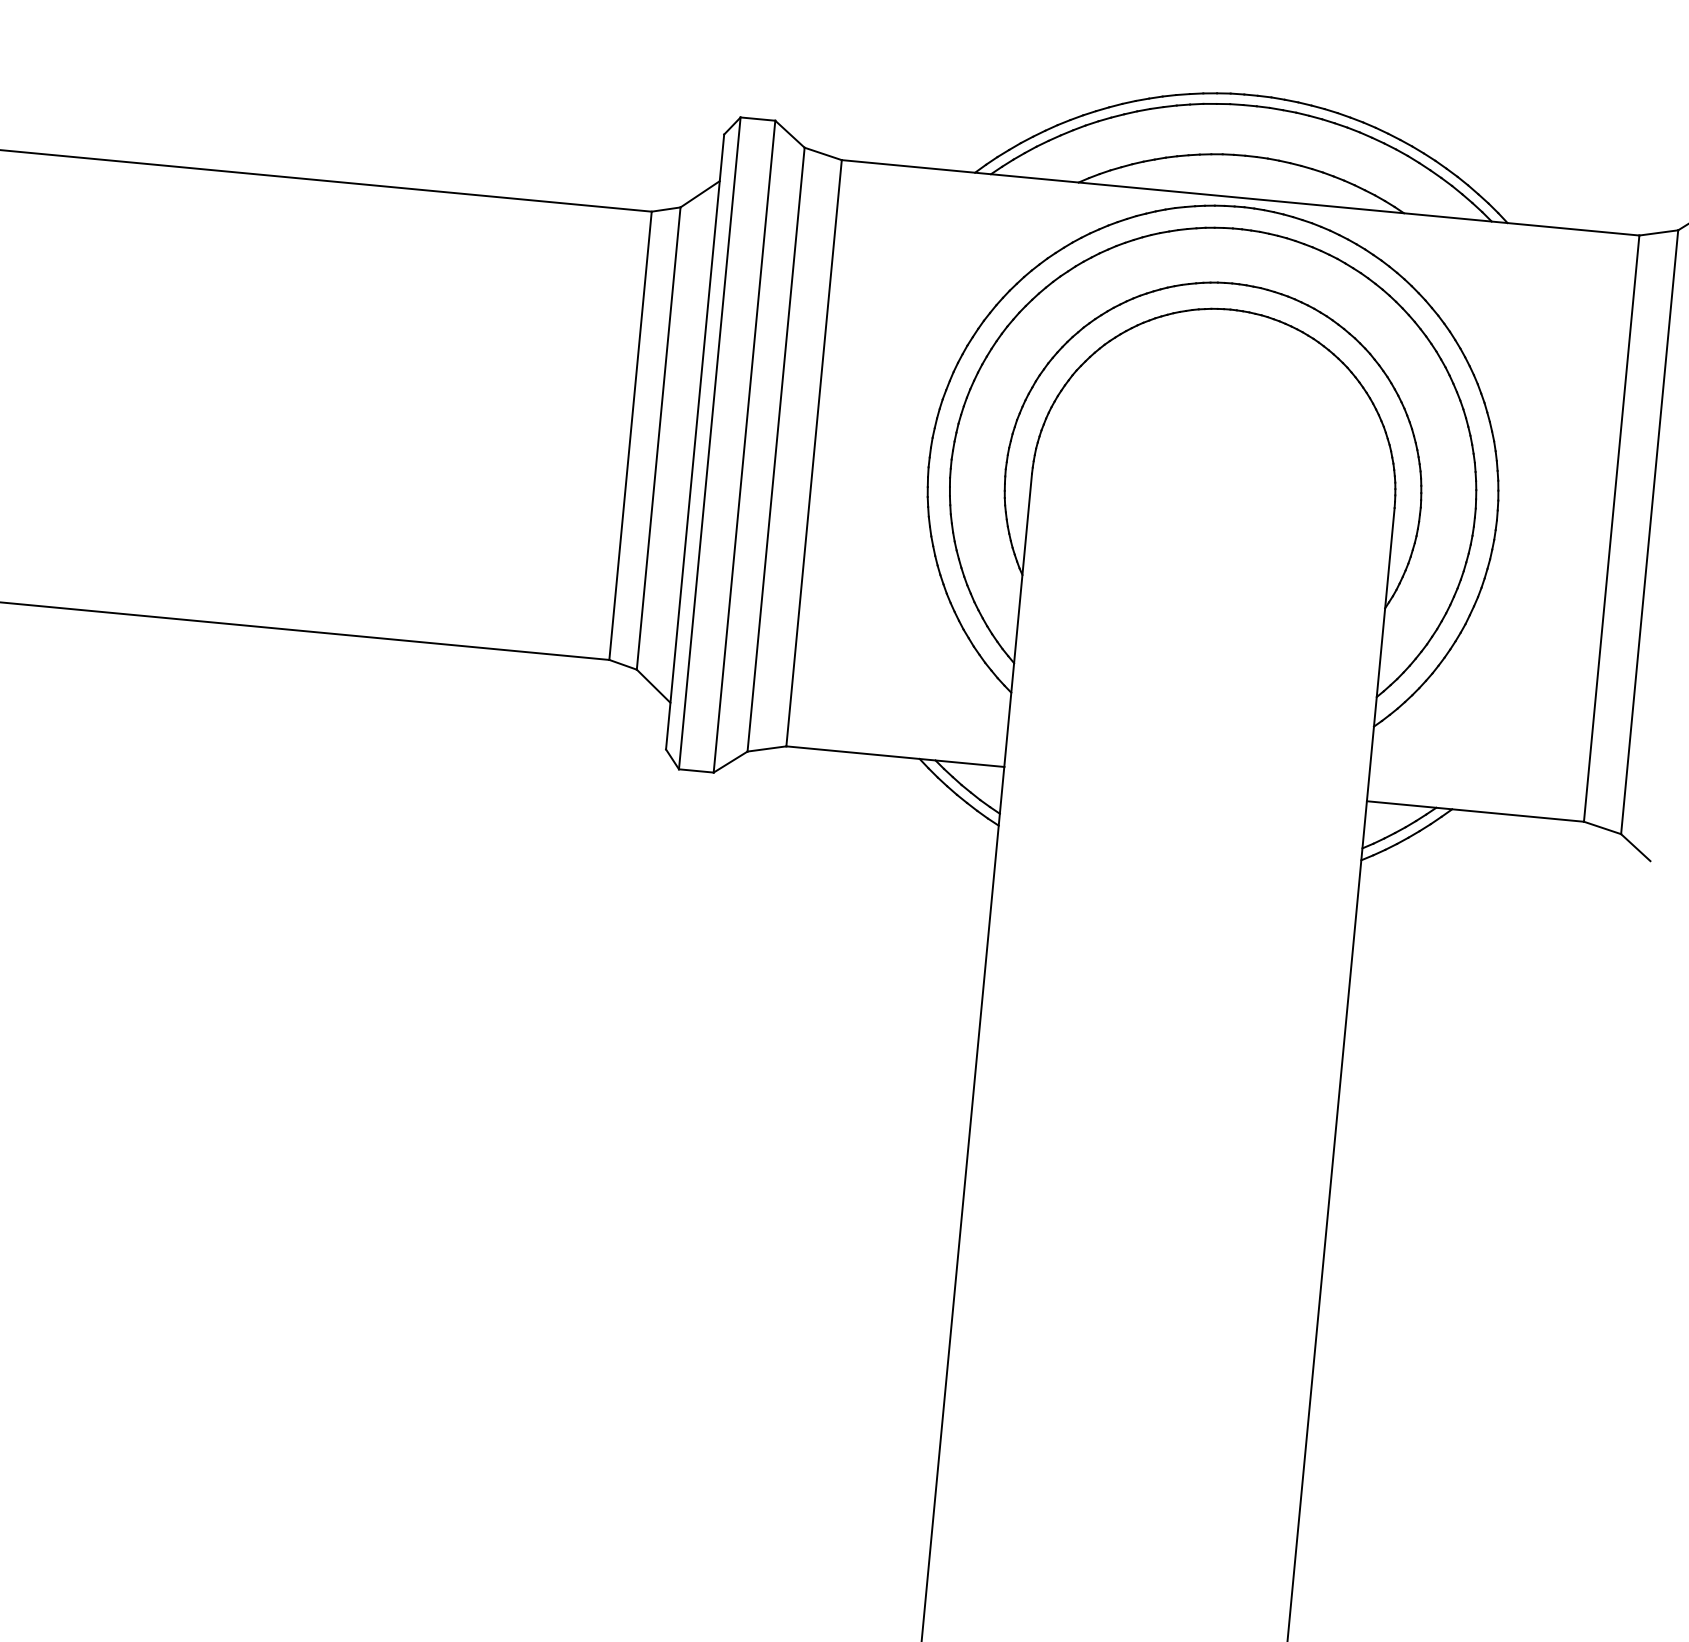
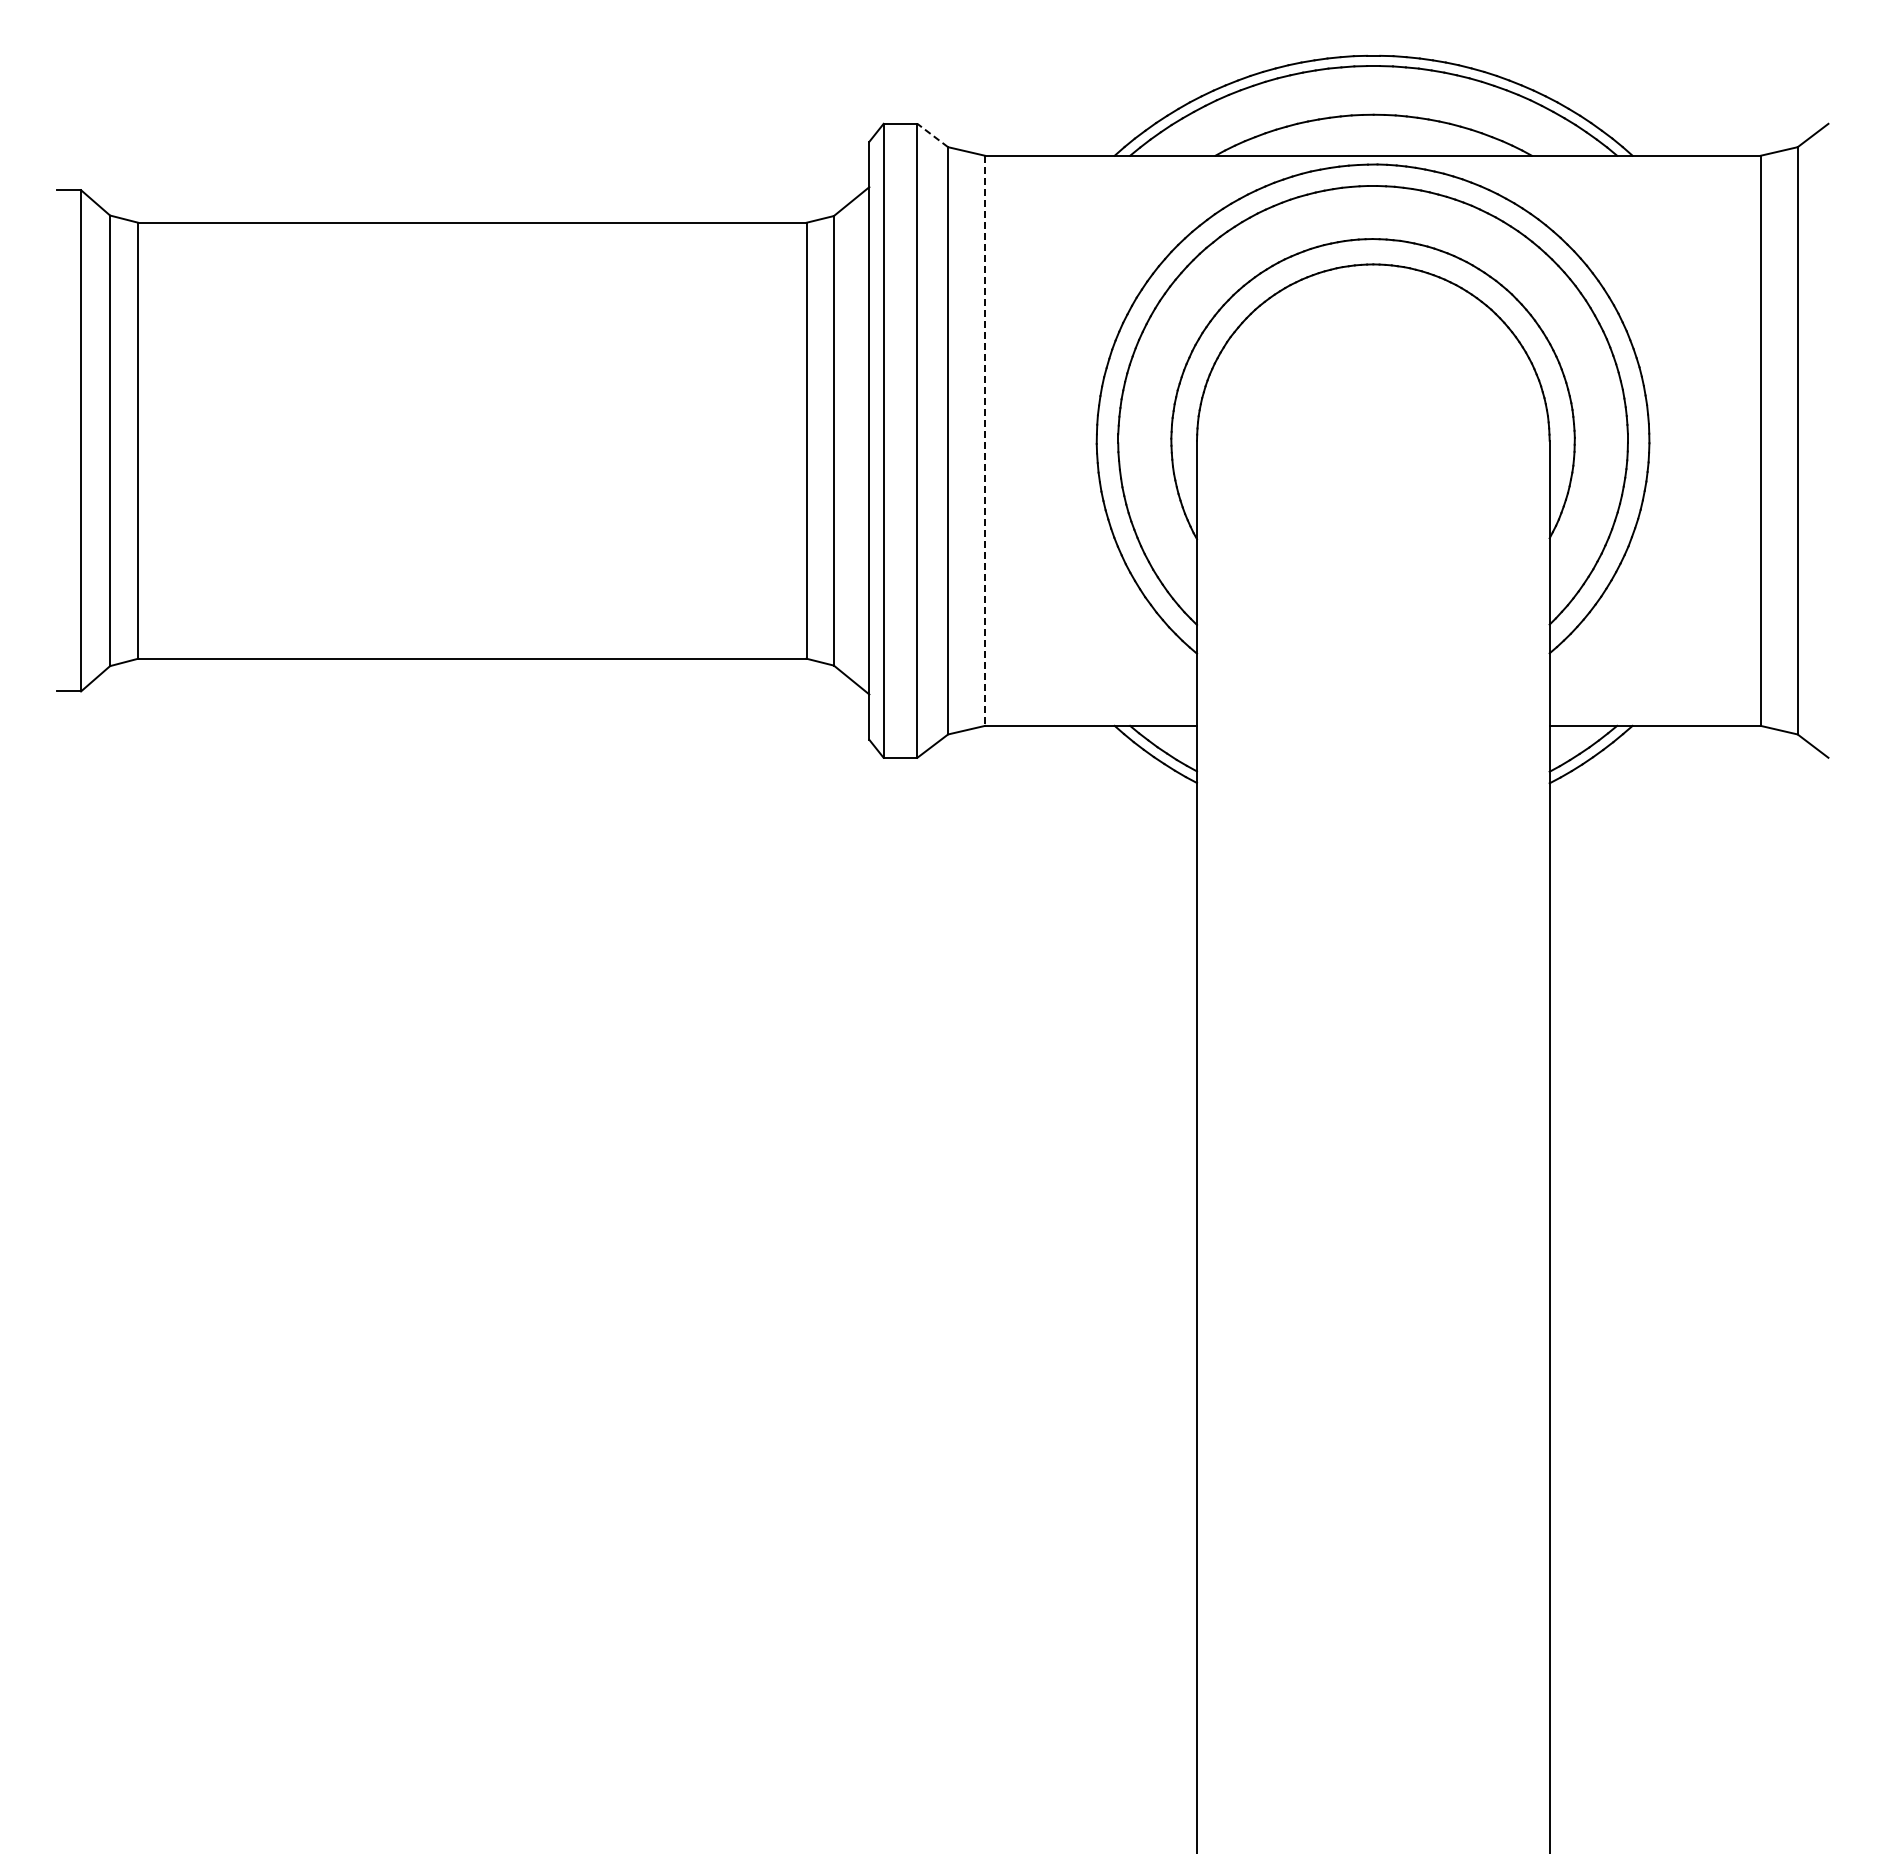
line: (789, 134) -> (932, 135), solid -> dashed
line: (814, 453) -> (985, 441), solid -> dashed

